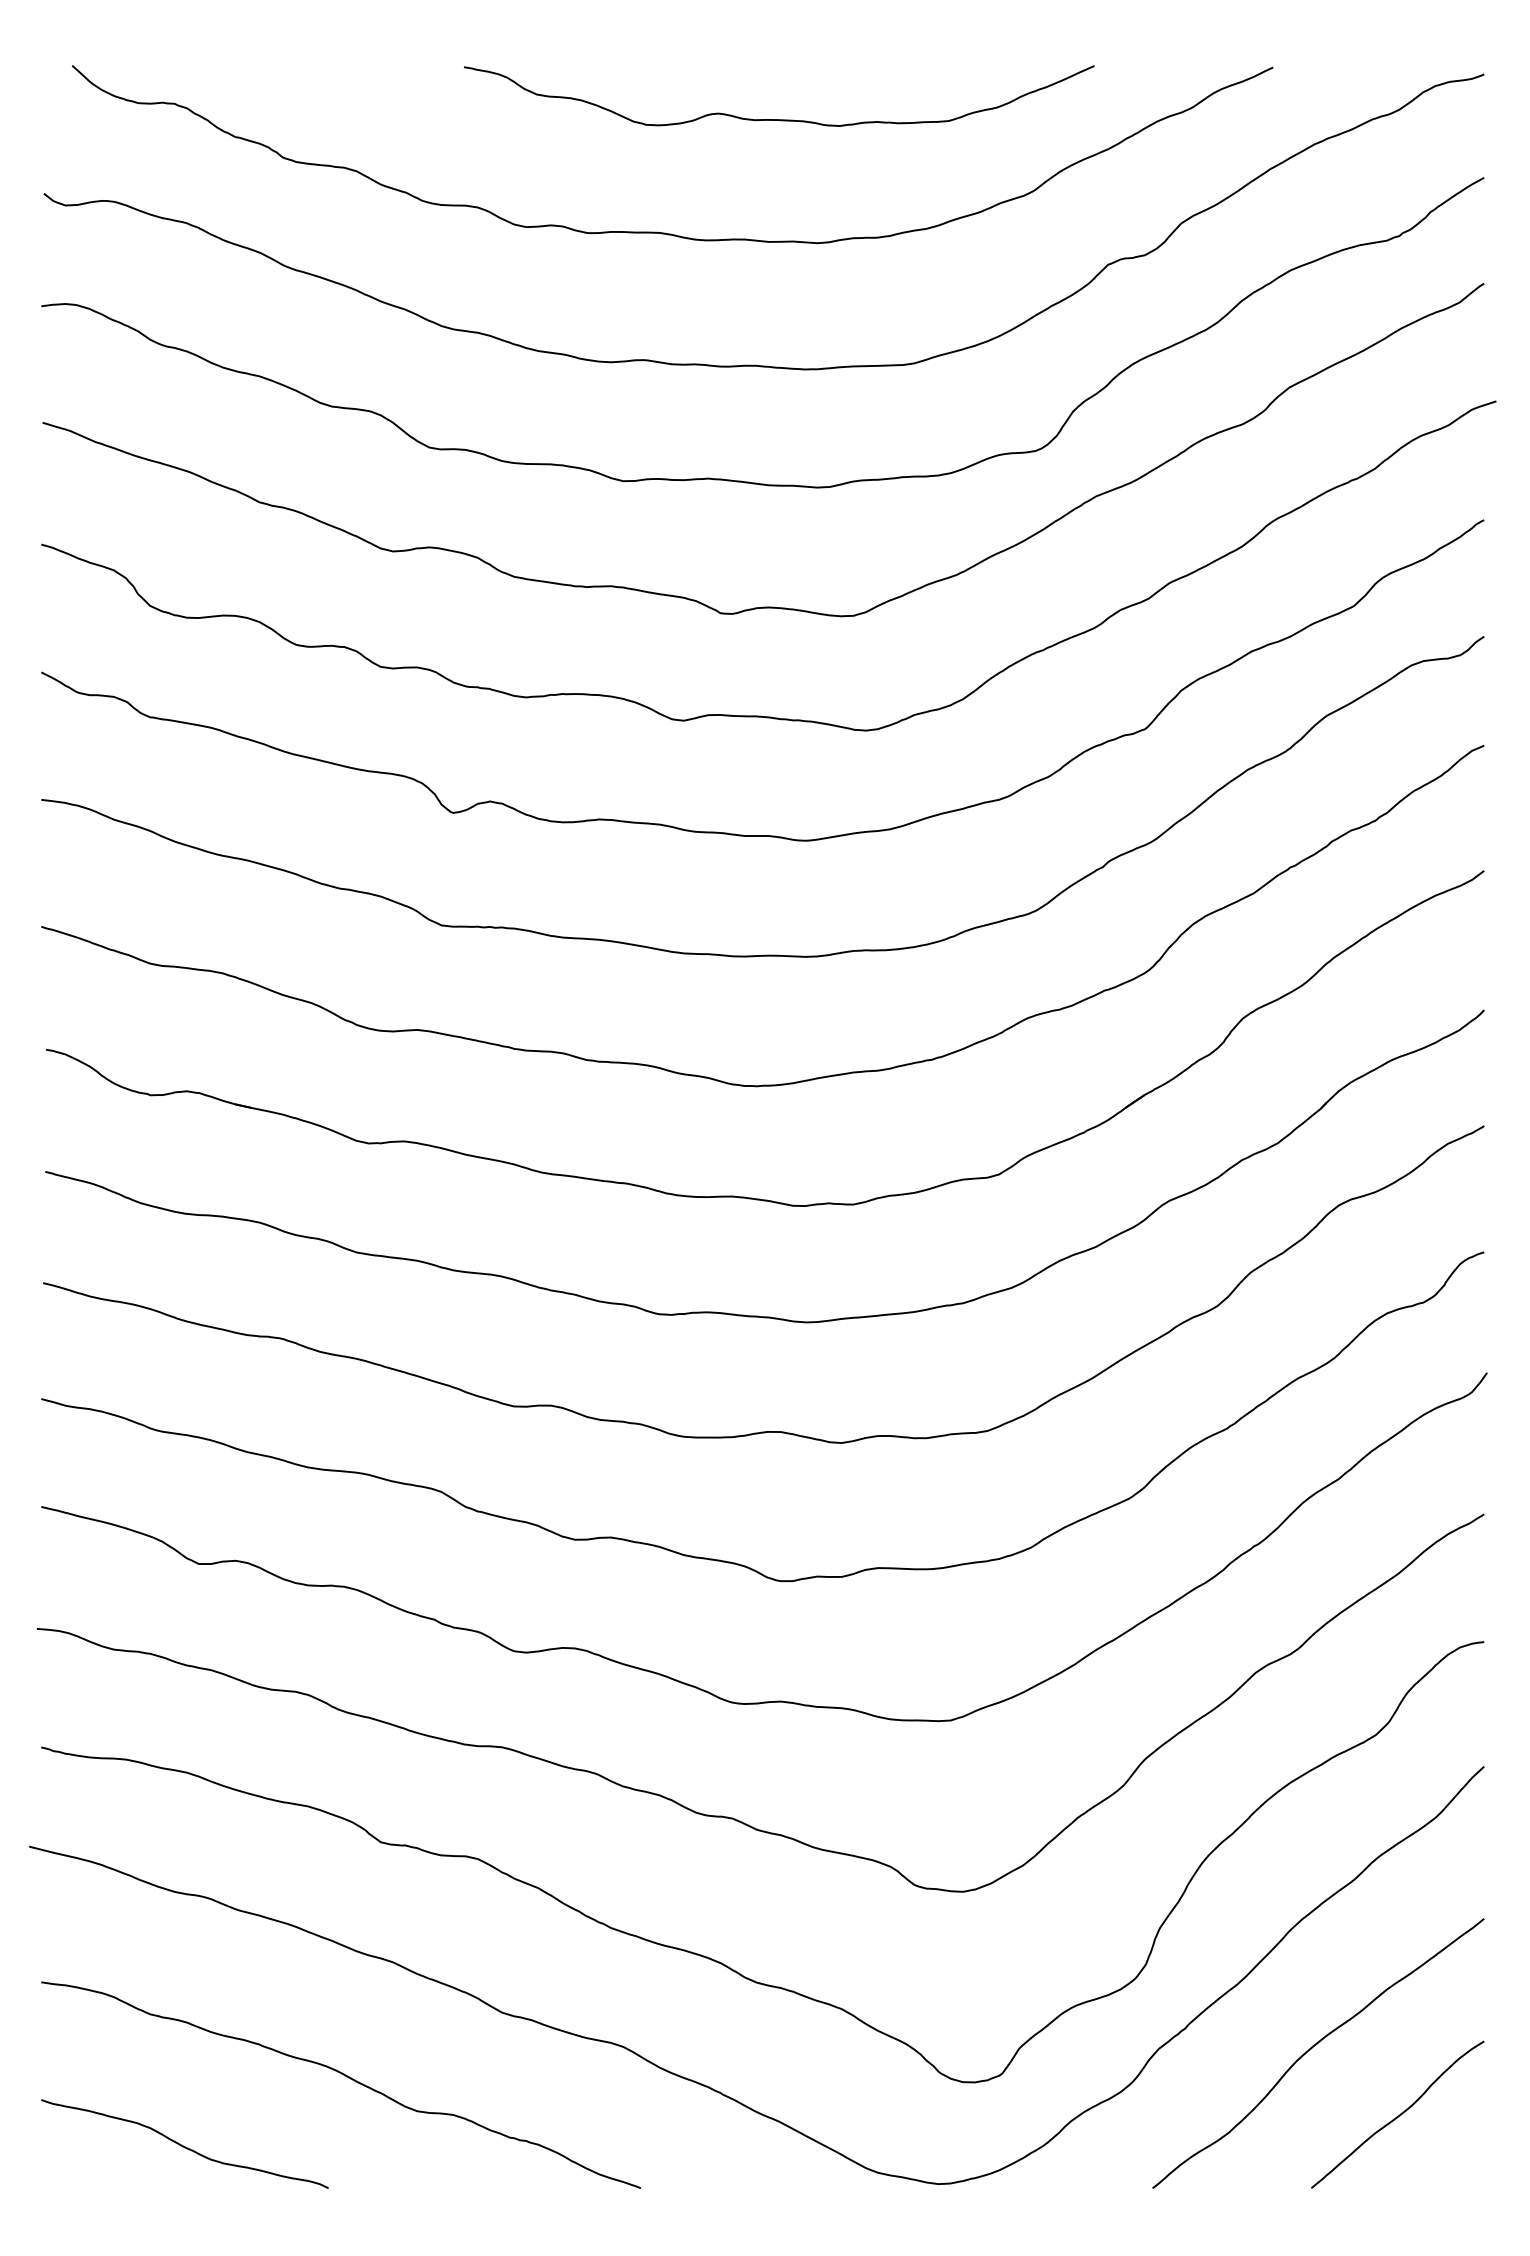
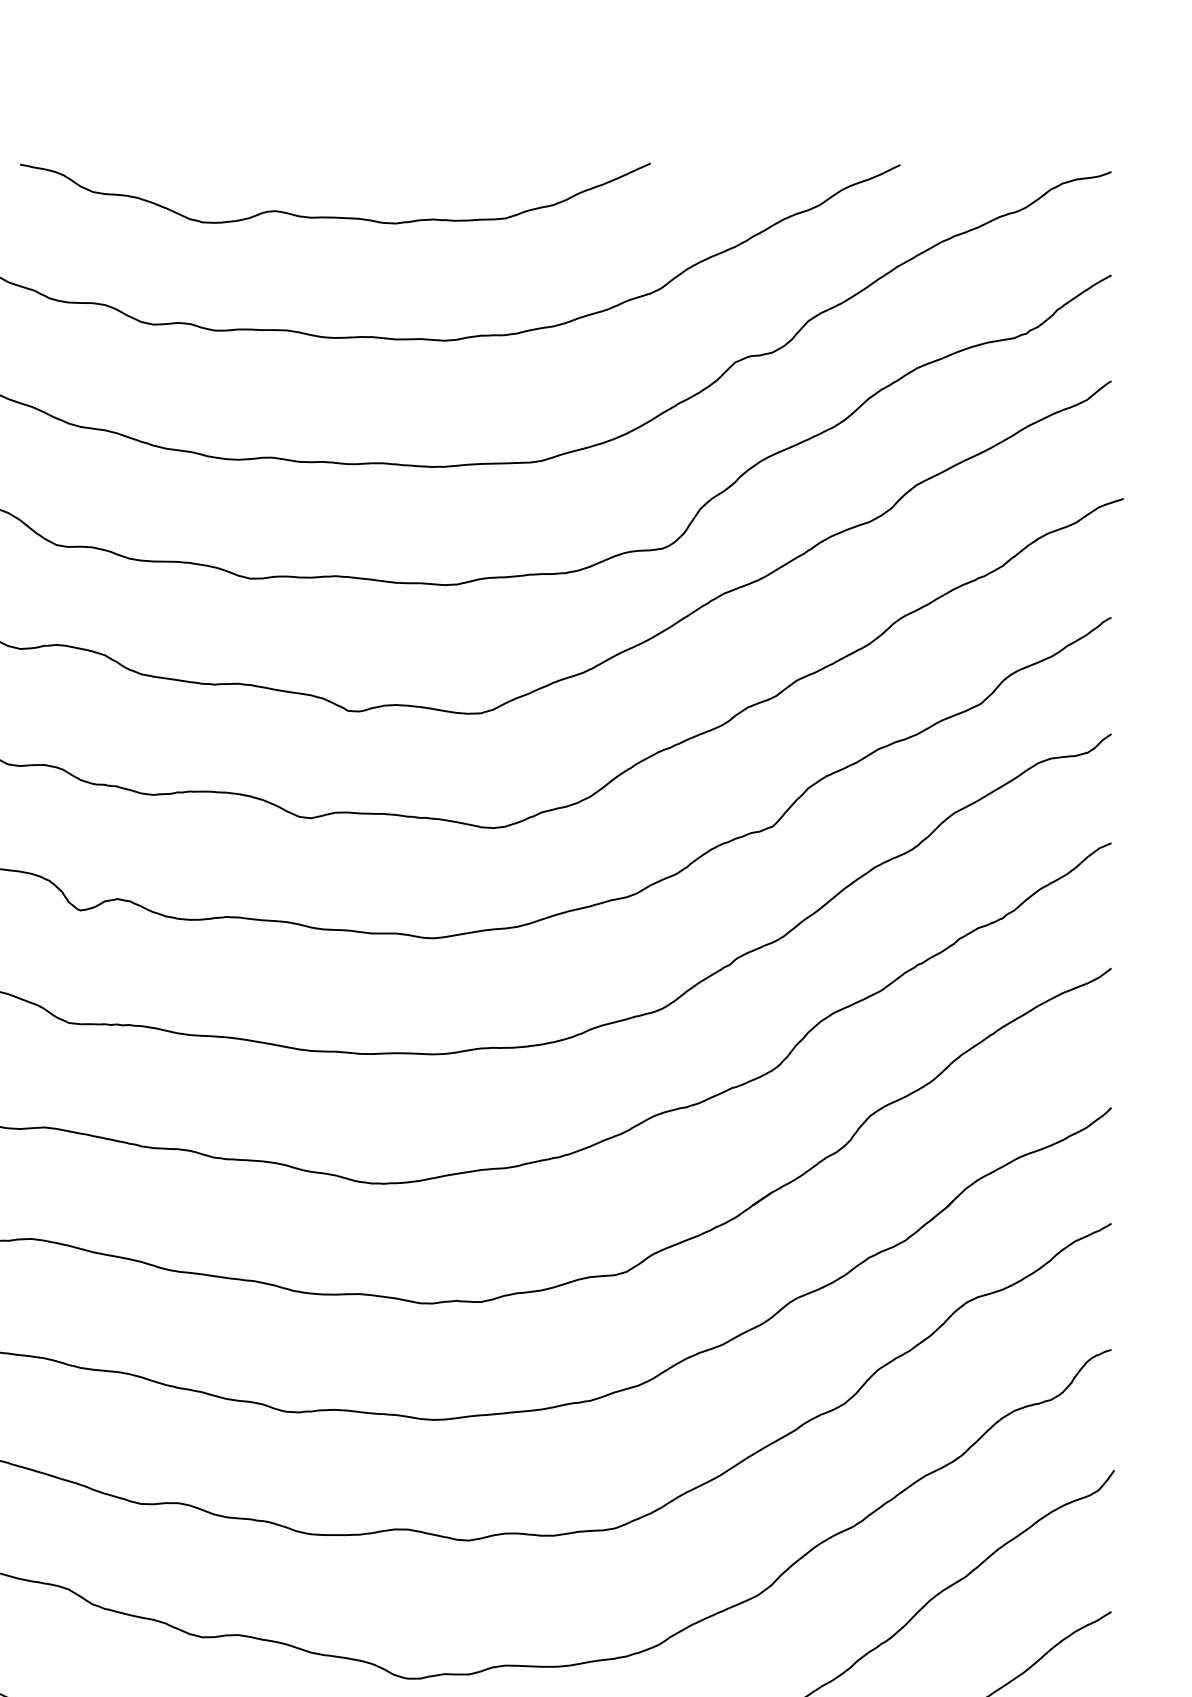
curve: (779, 119) -> (335, 217), moved

